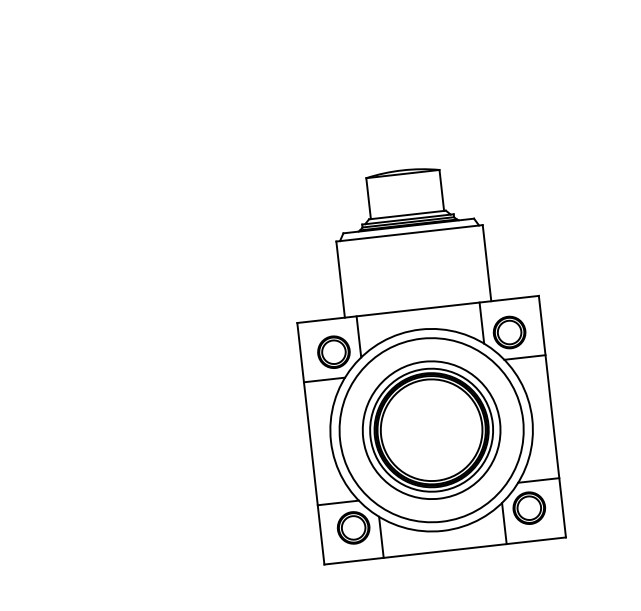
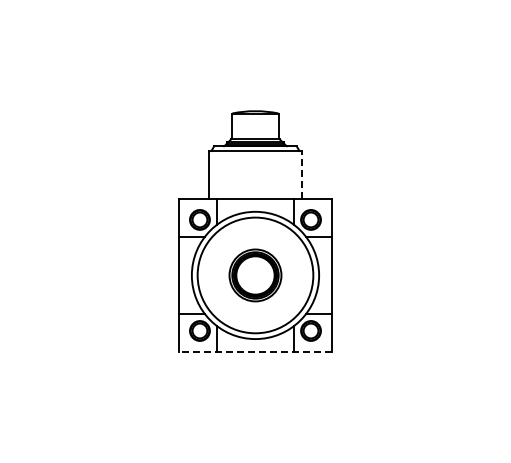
line: (486, 262) -> (301, 174), solid -> dashed
part: (431, 430) -> (255, 275), size x0.6
line: (445, 550) -> (255, 351), solid -> dashed

